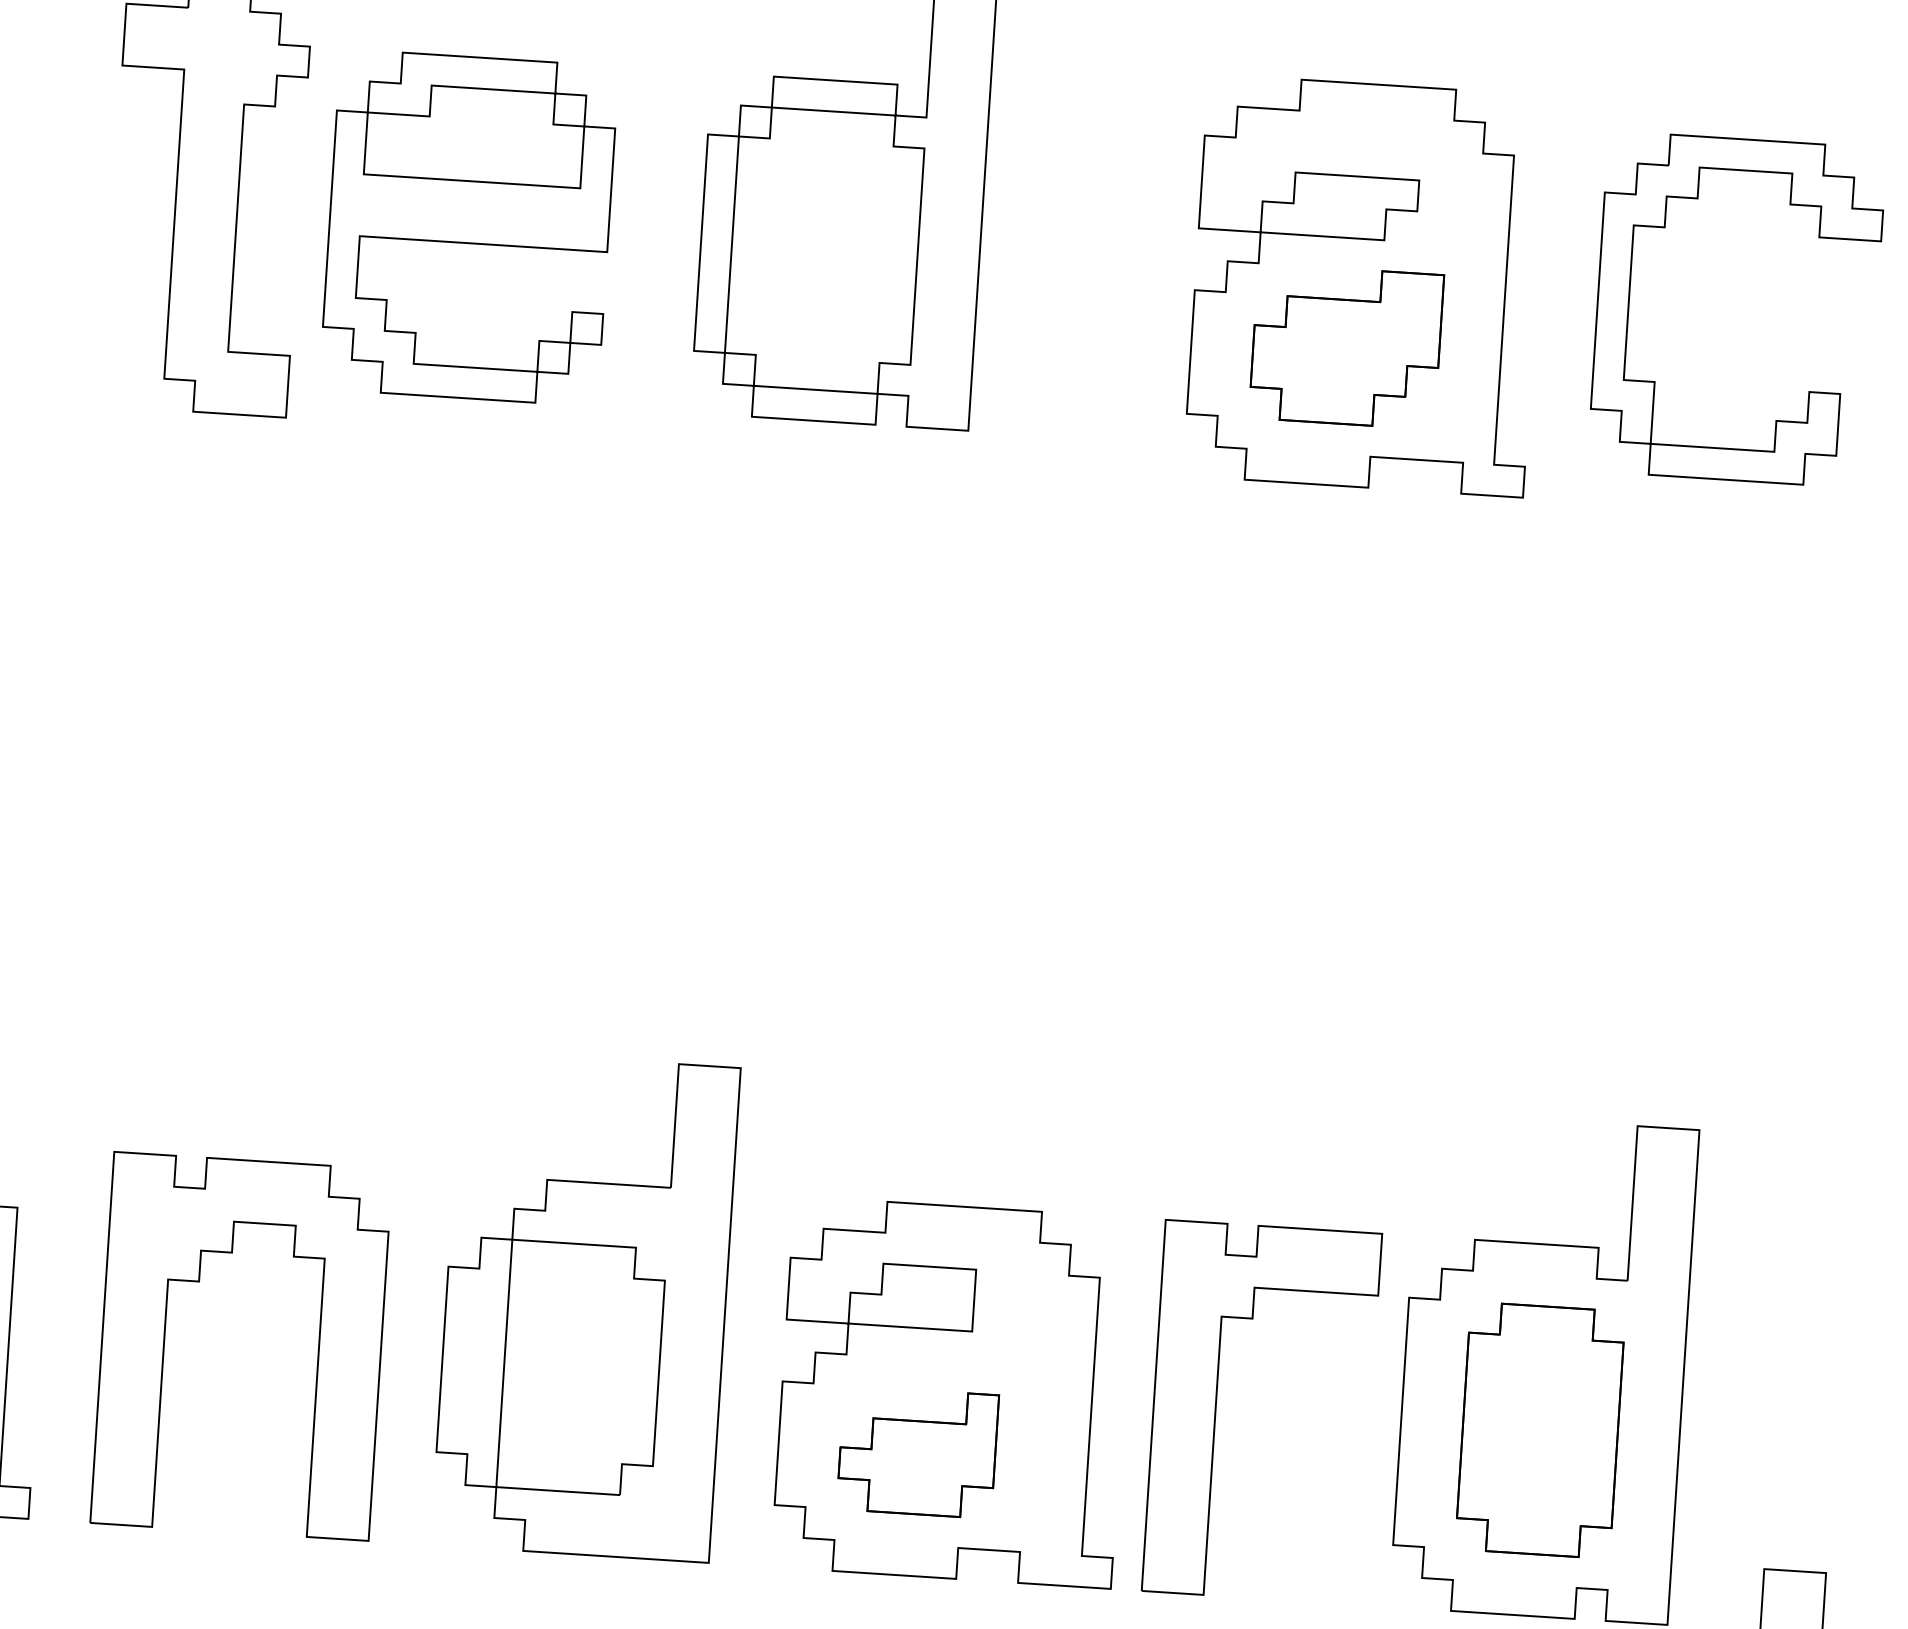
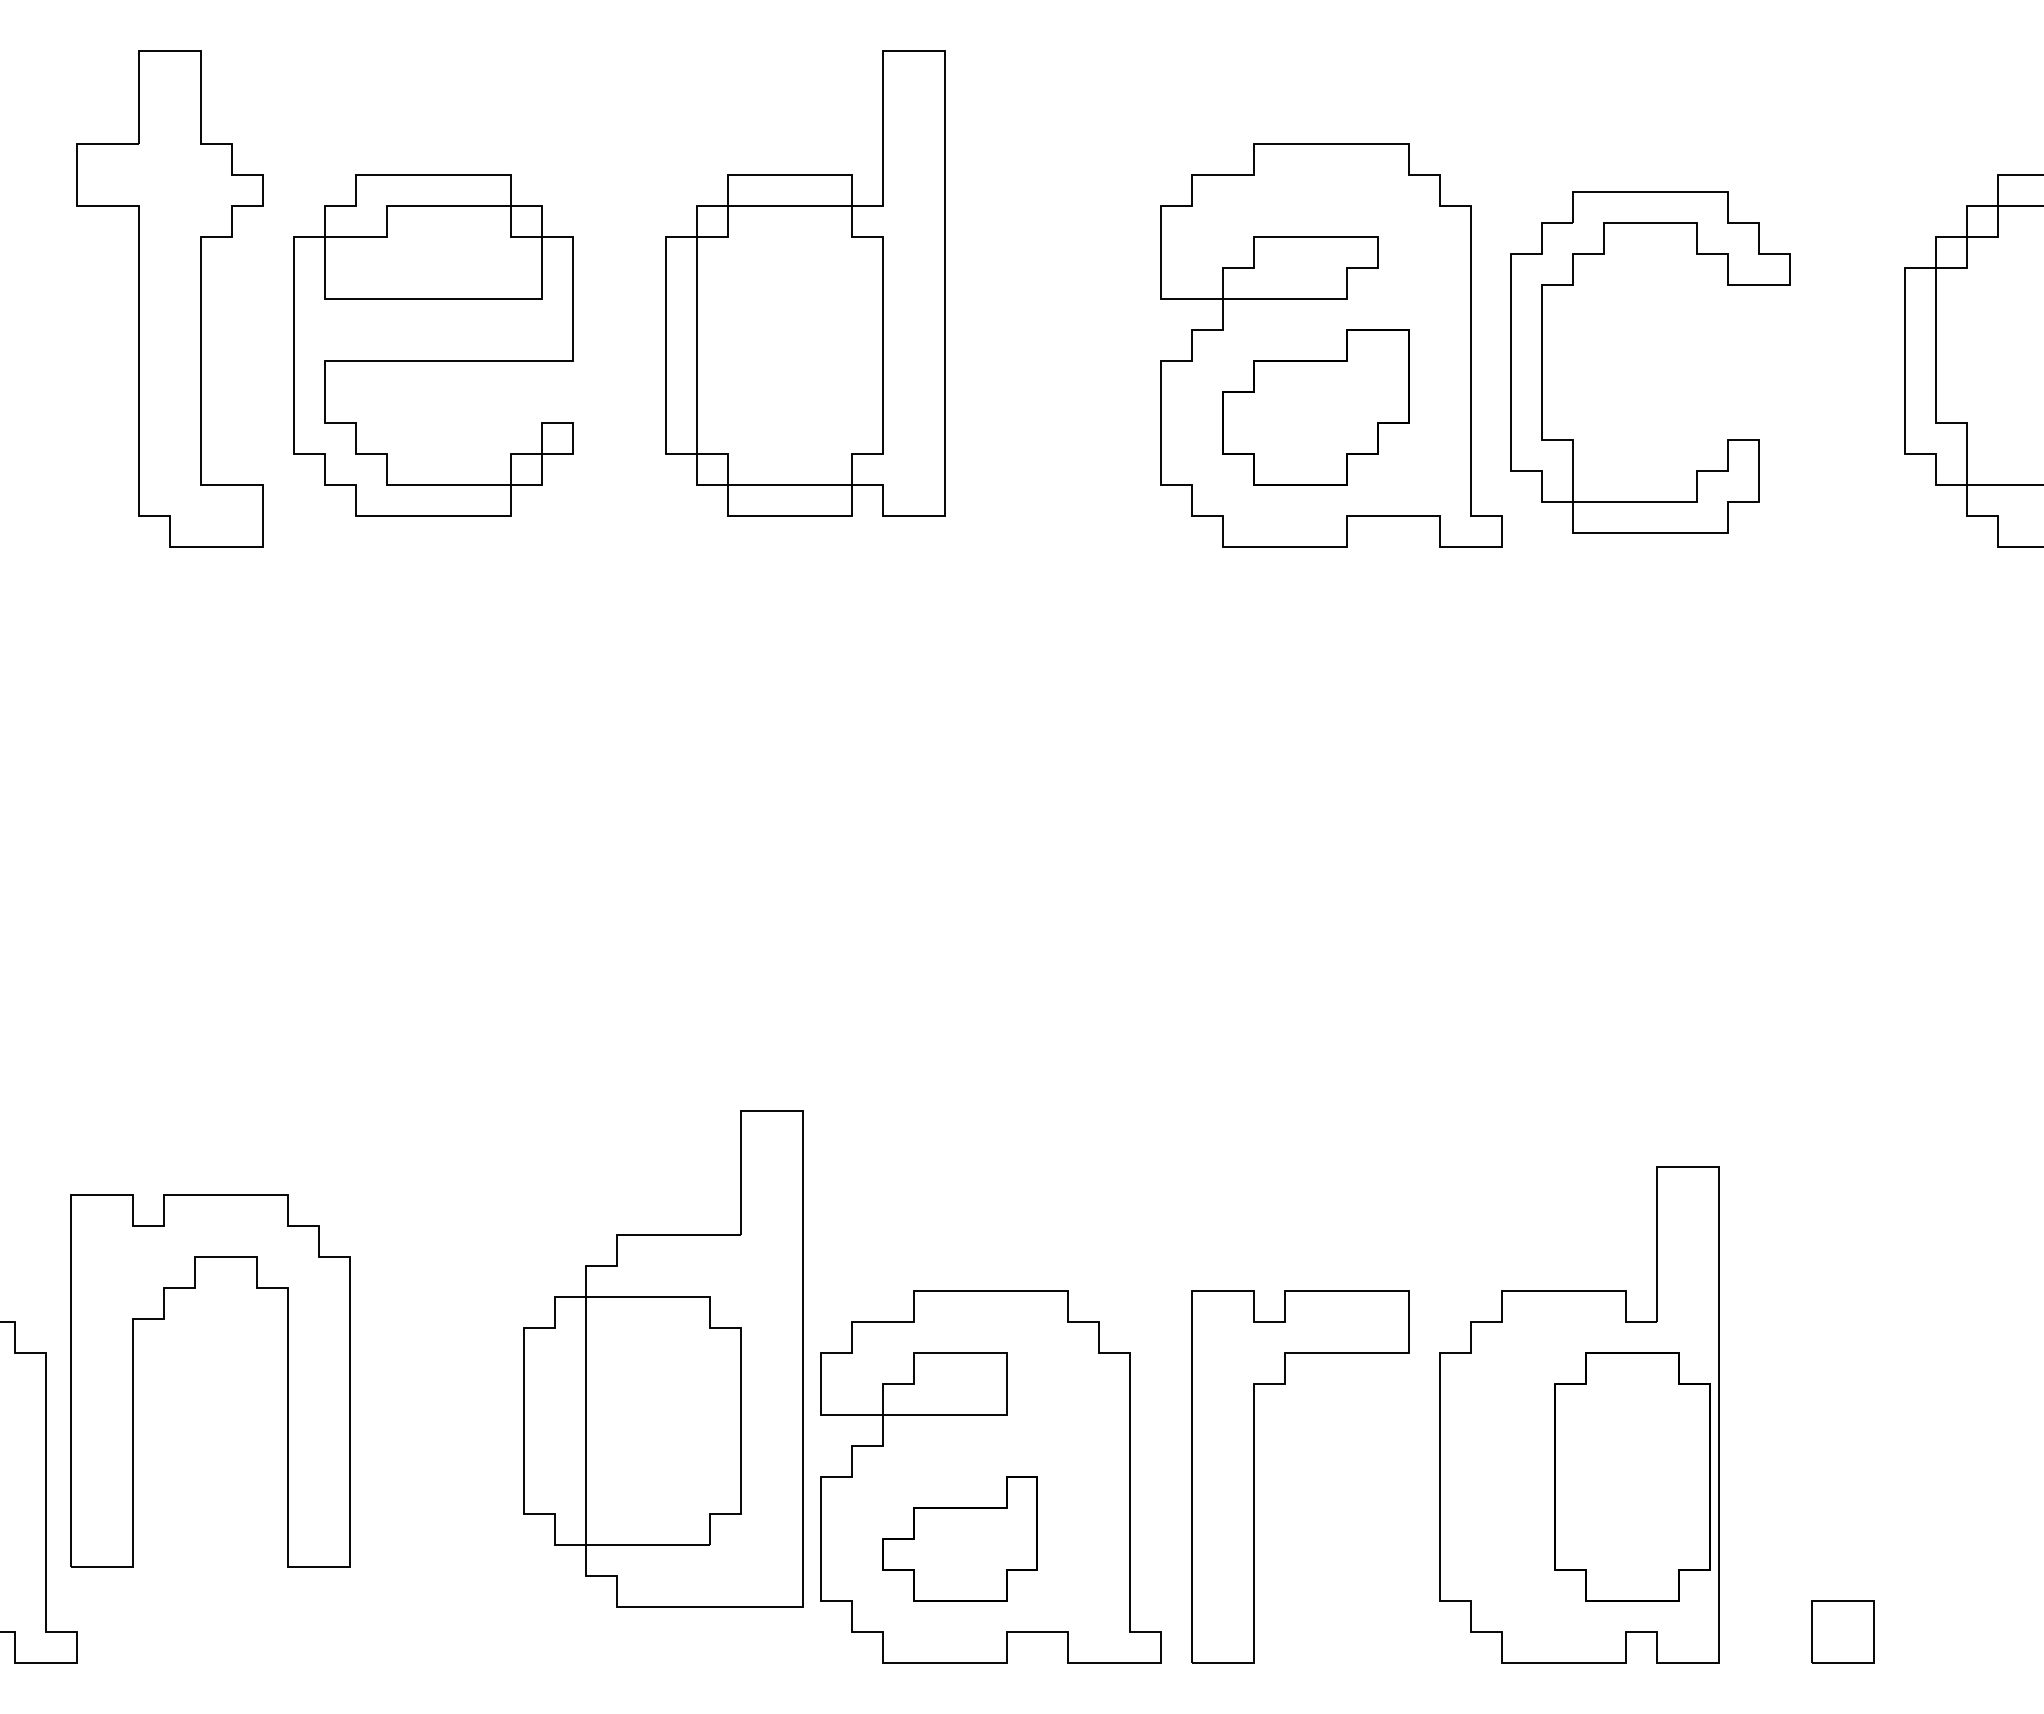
part: (1628, 302) -> (1542, 362), moved
part: (199, 1282) -> (164, 1319), moved
part: (586, 1306) -> (663, 1358), moved
part: (1540, 1430) -> (1632, 1476), moved

